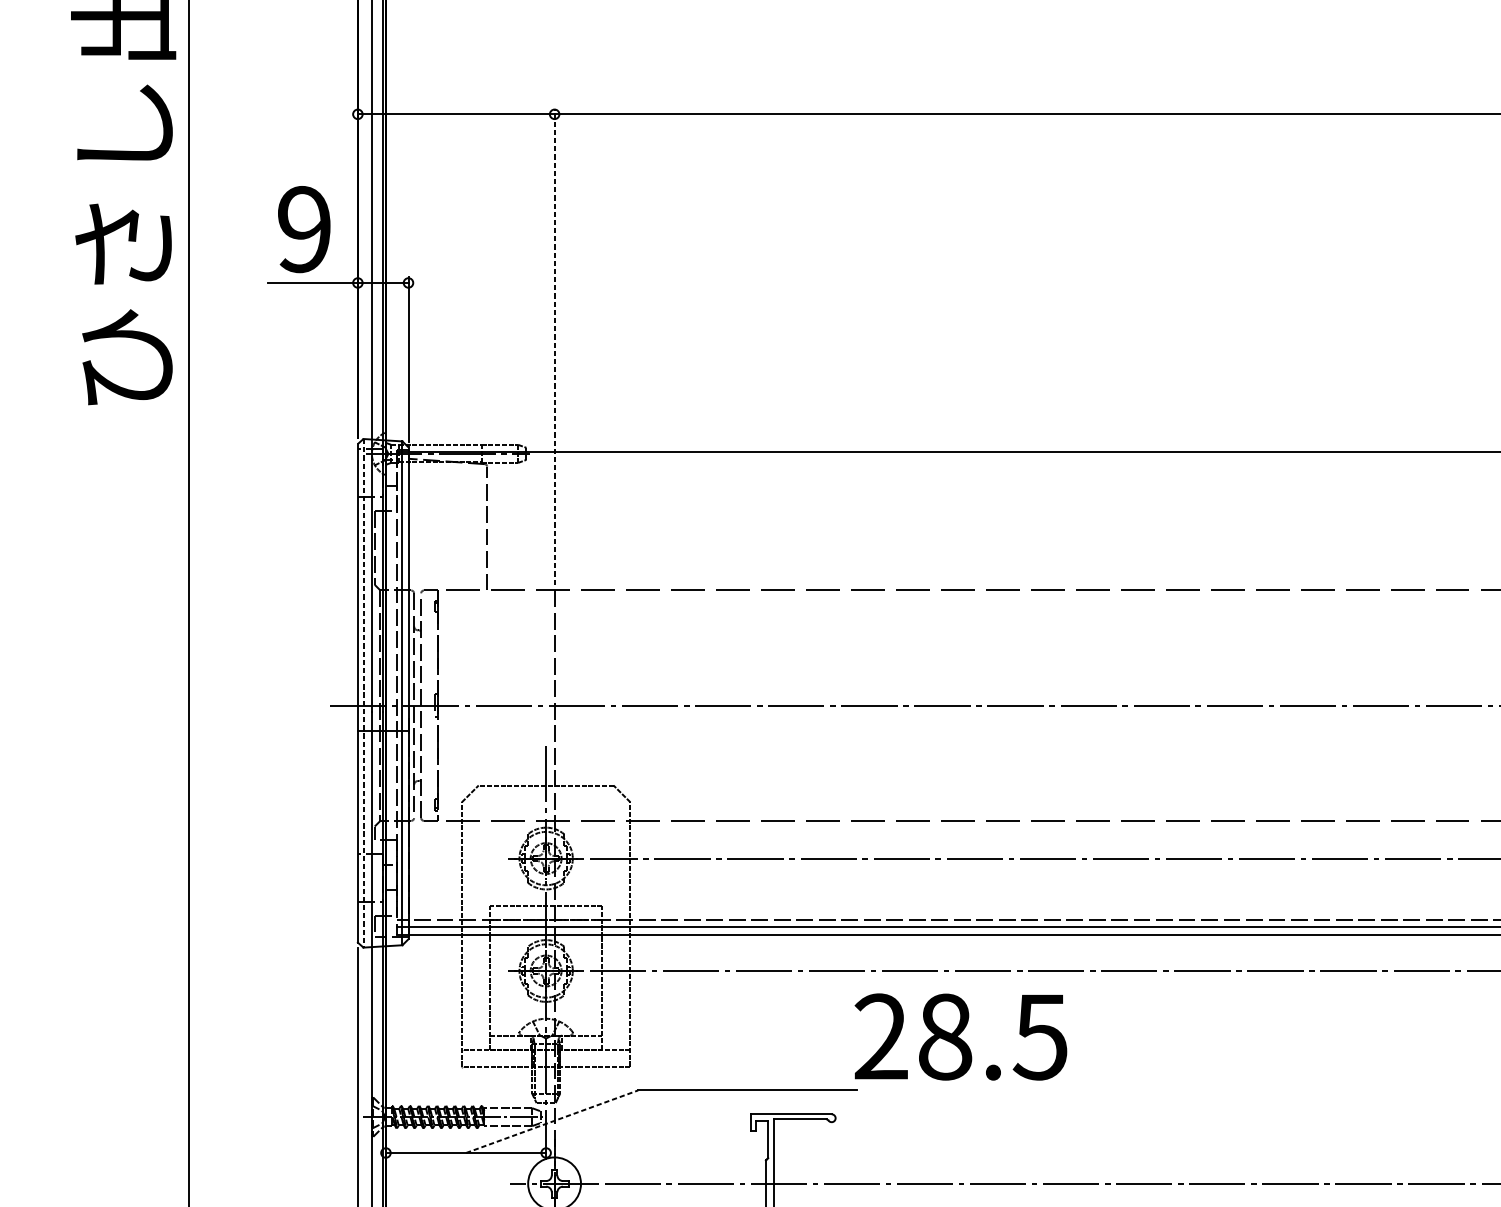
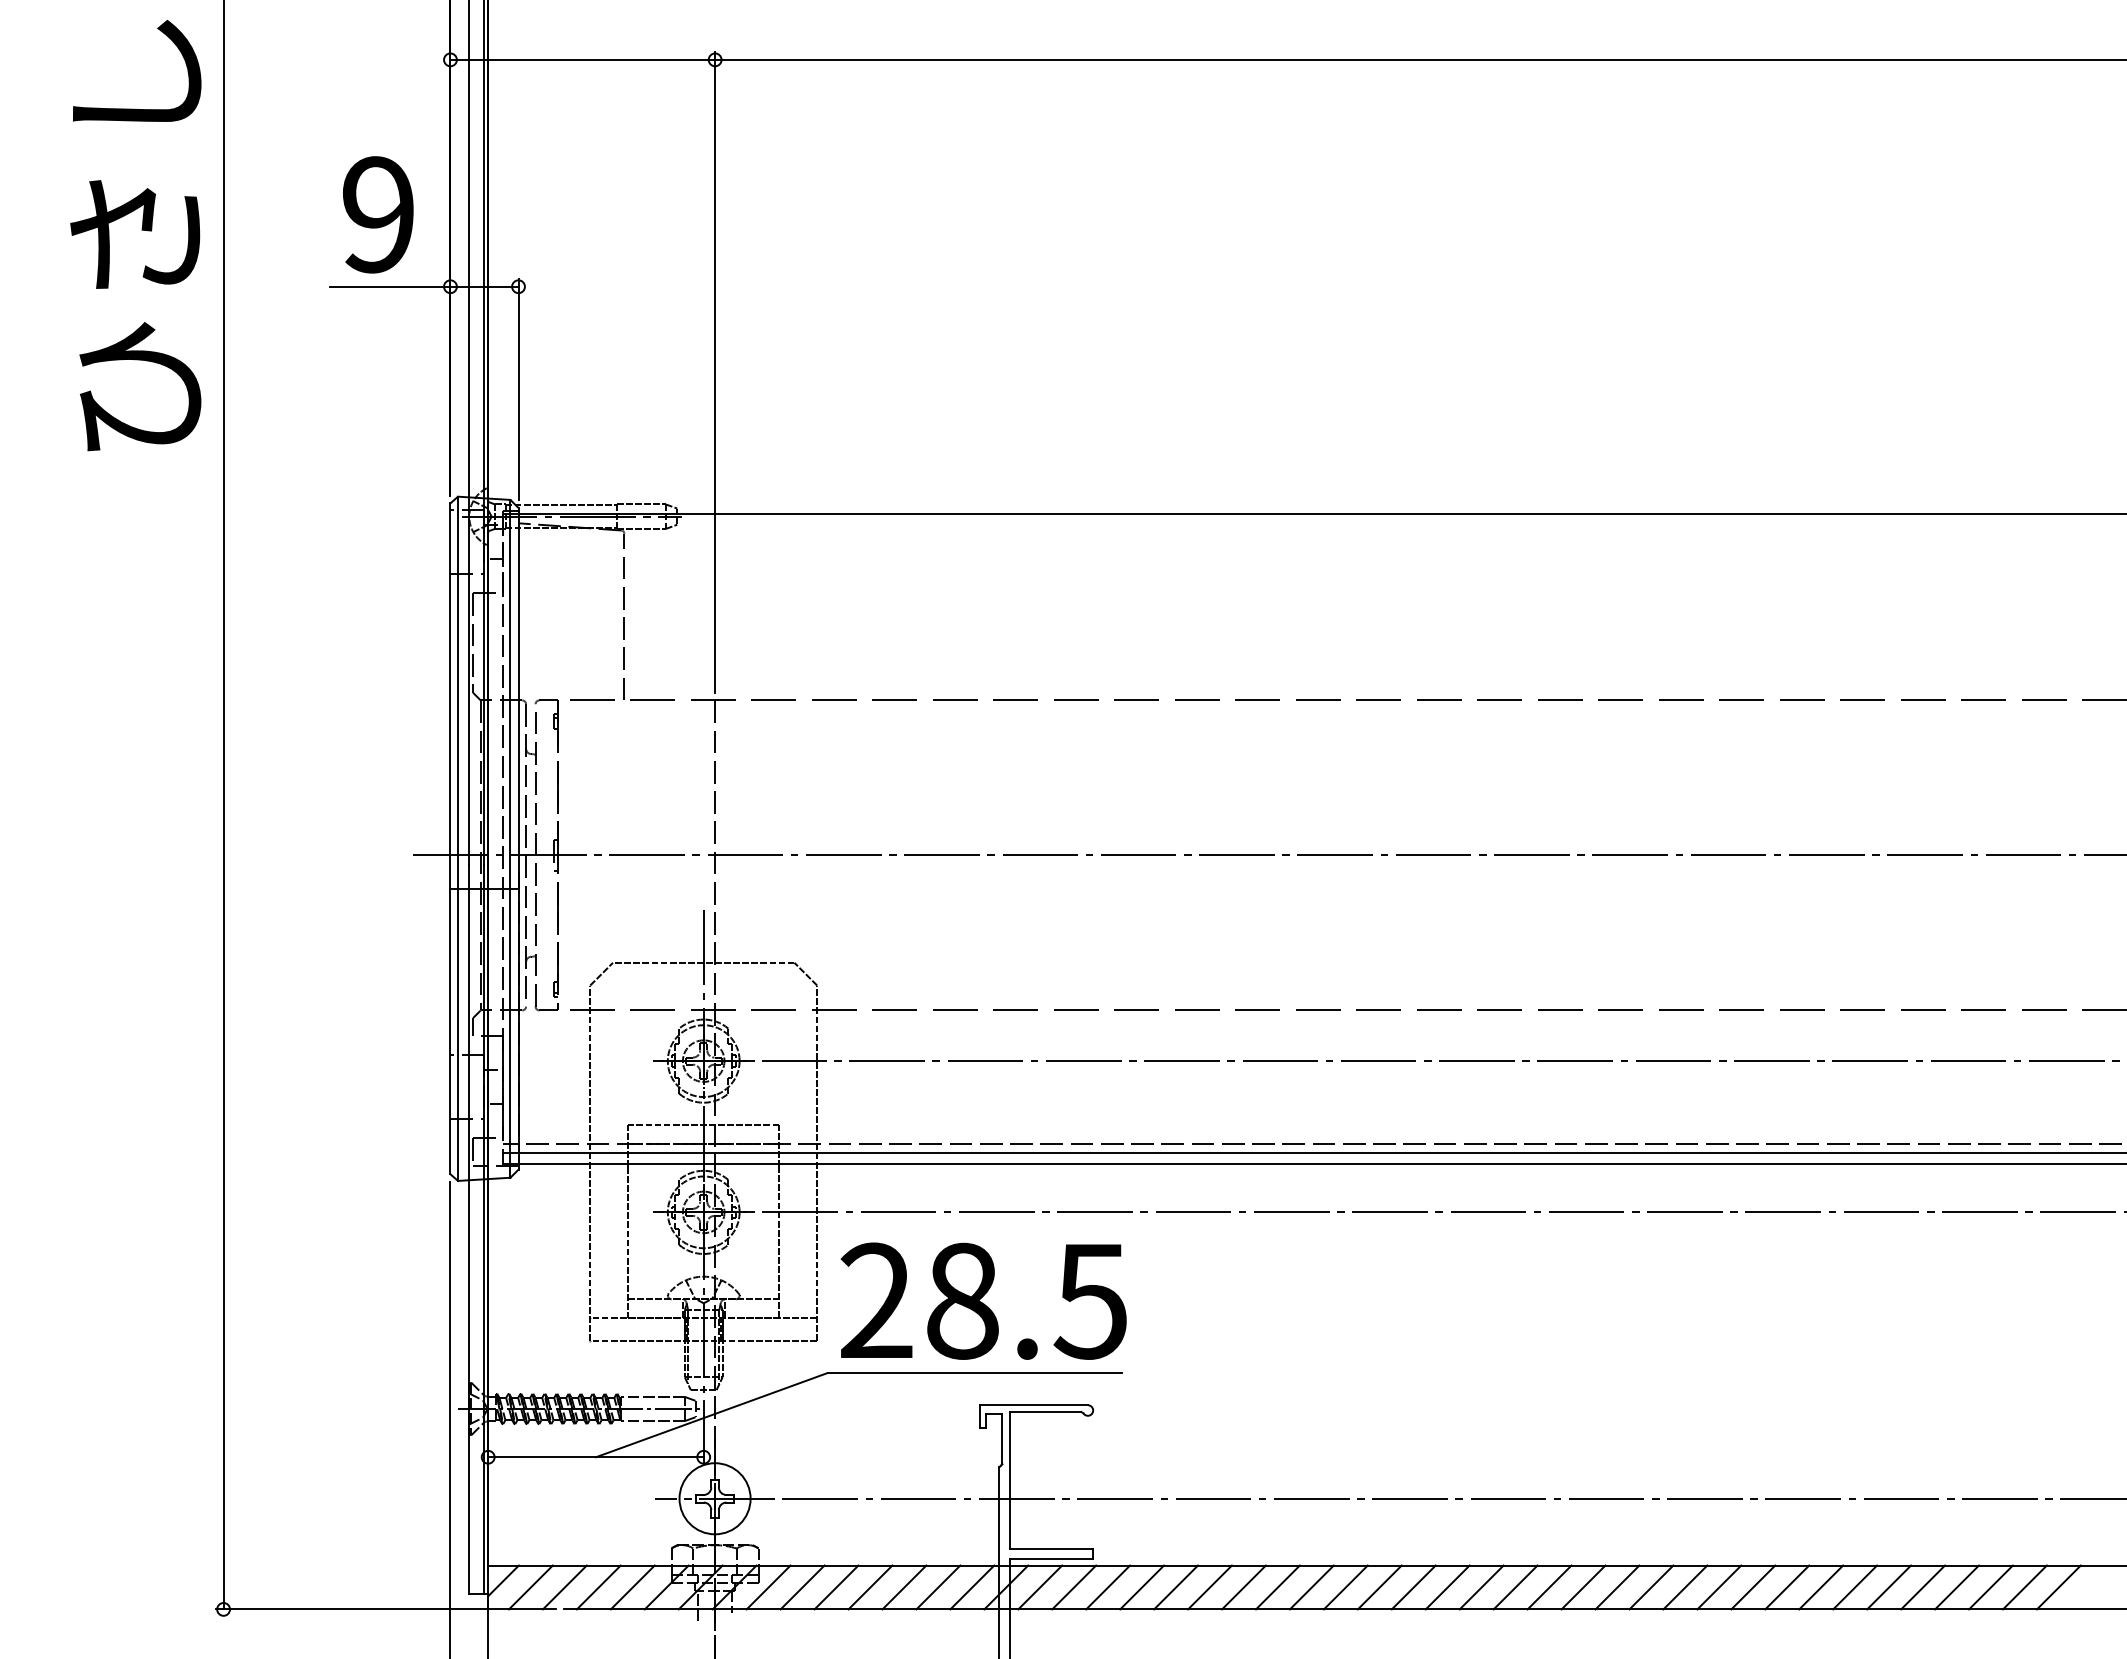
line: (554, 346) -> (715, 372), dashed -> solid
line: (363, 693) -> (458, 839), dashed -> solid
text: (960, 1036) -> (983, 1300), moved
line: (552, 1121) -> (712, 1415), dashed -> solid

